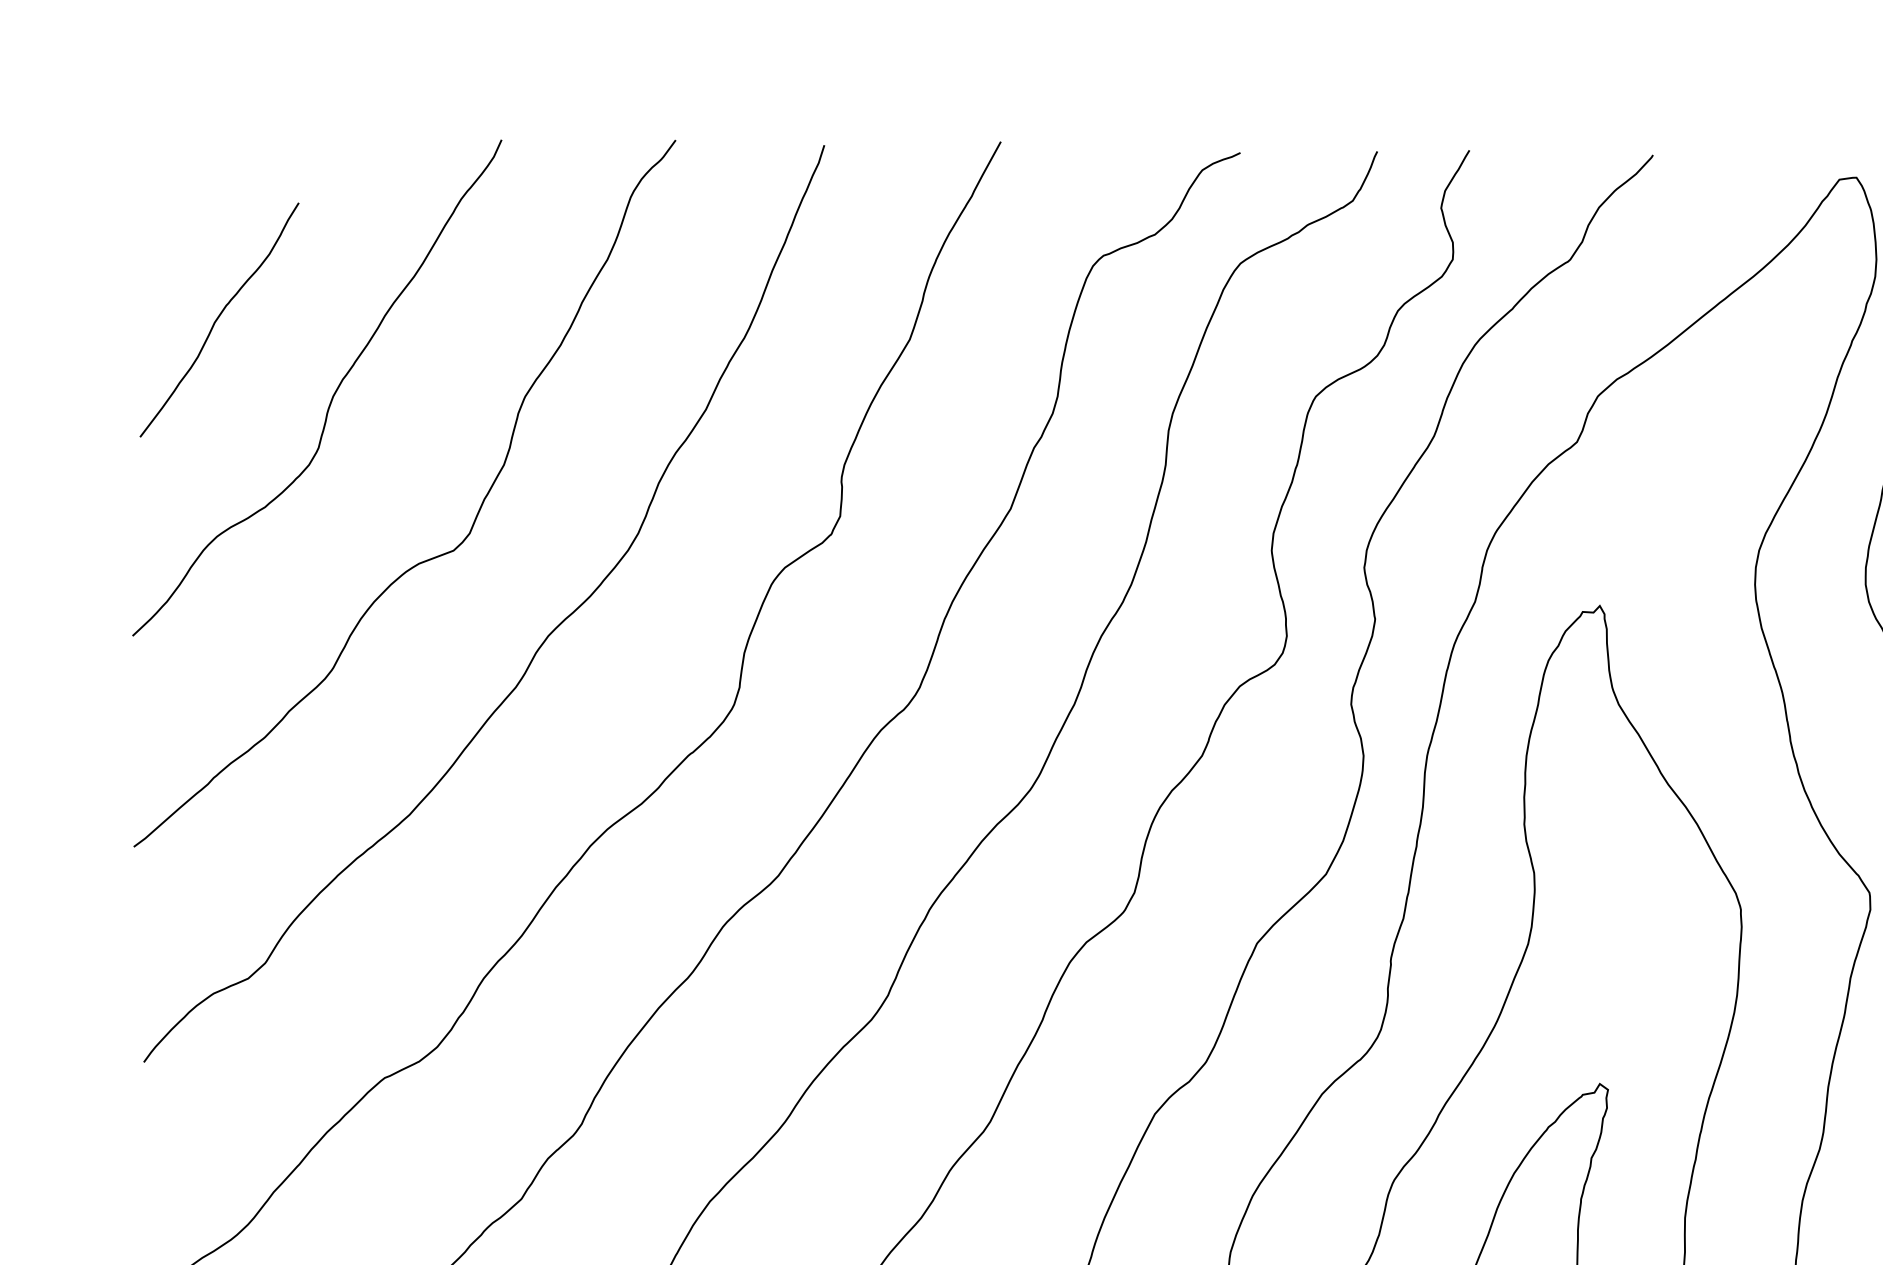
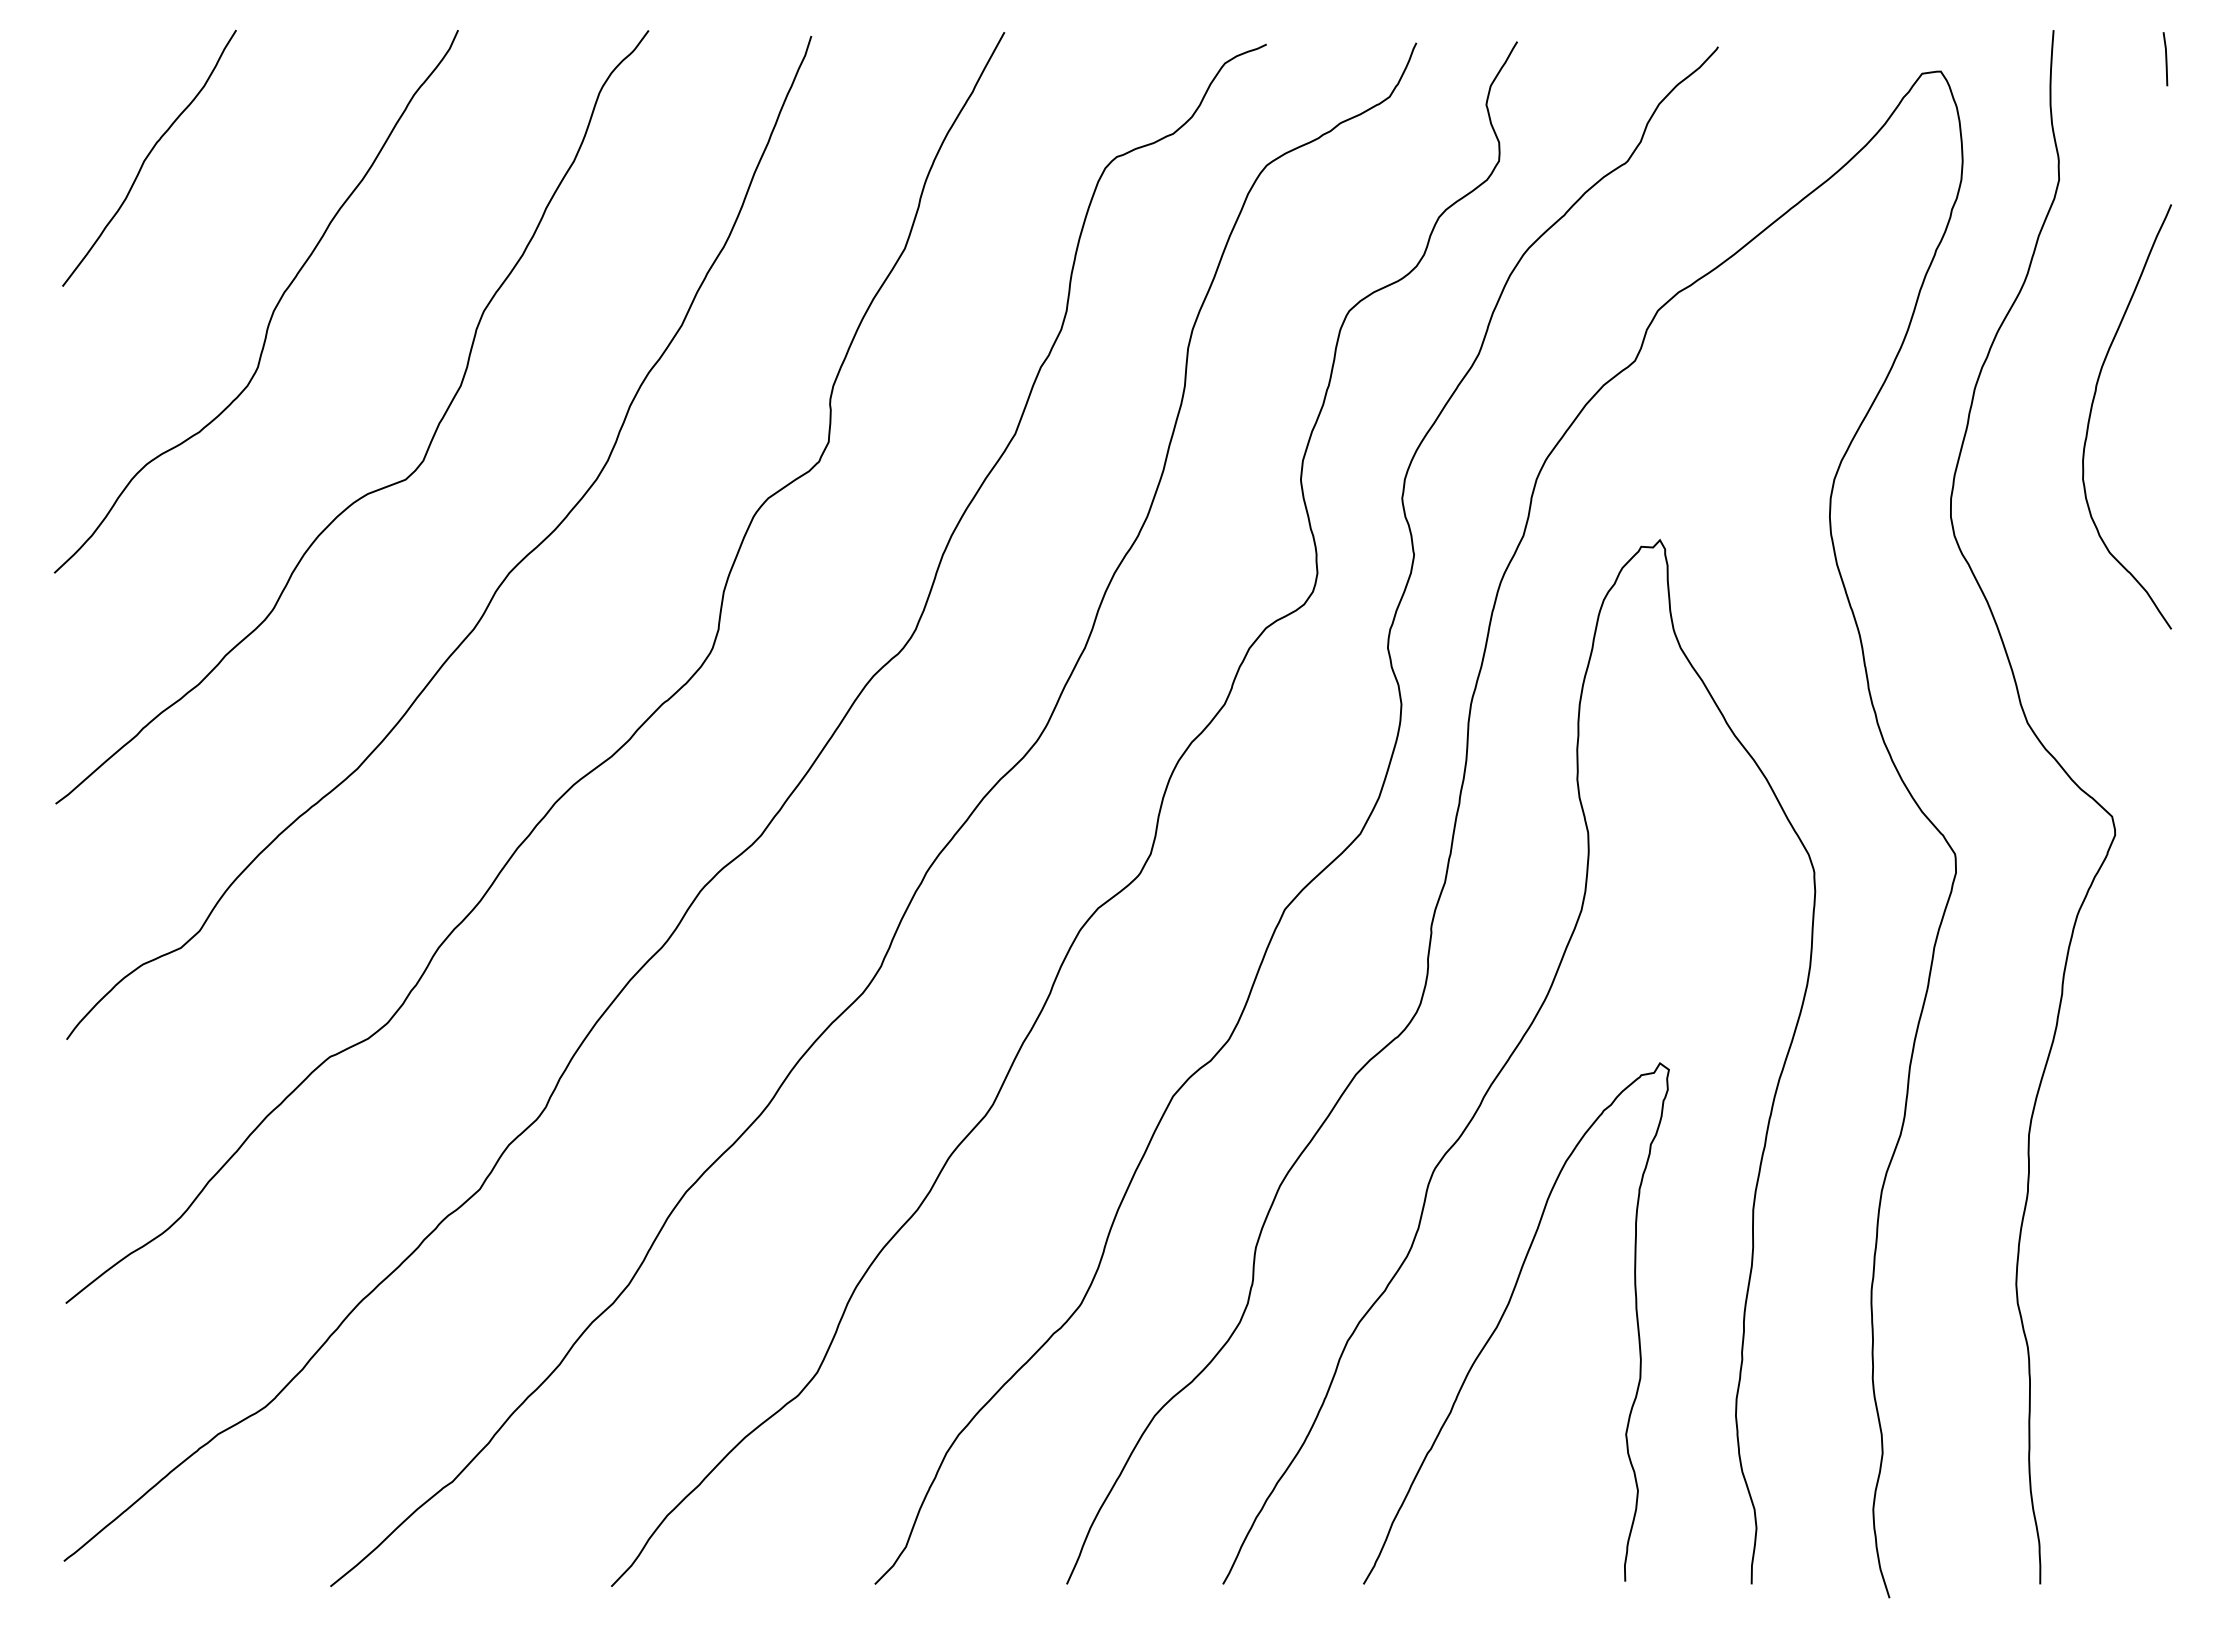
curve: (218, 318) -> (148, 156), moved

